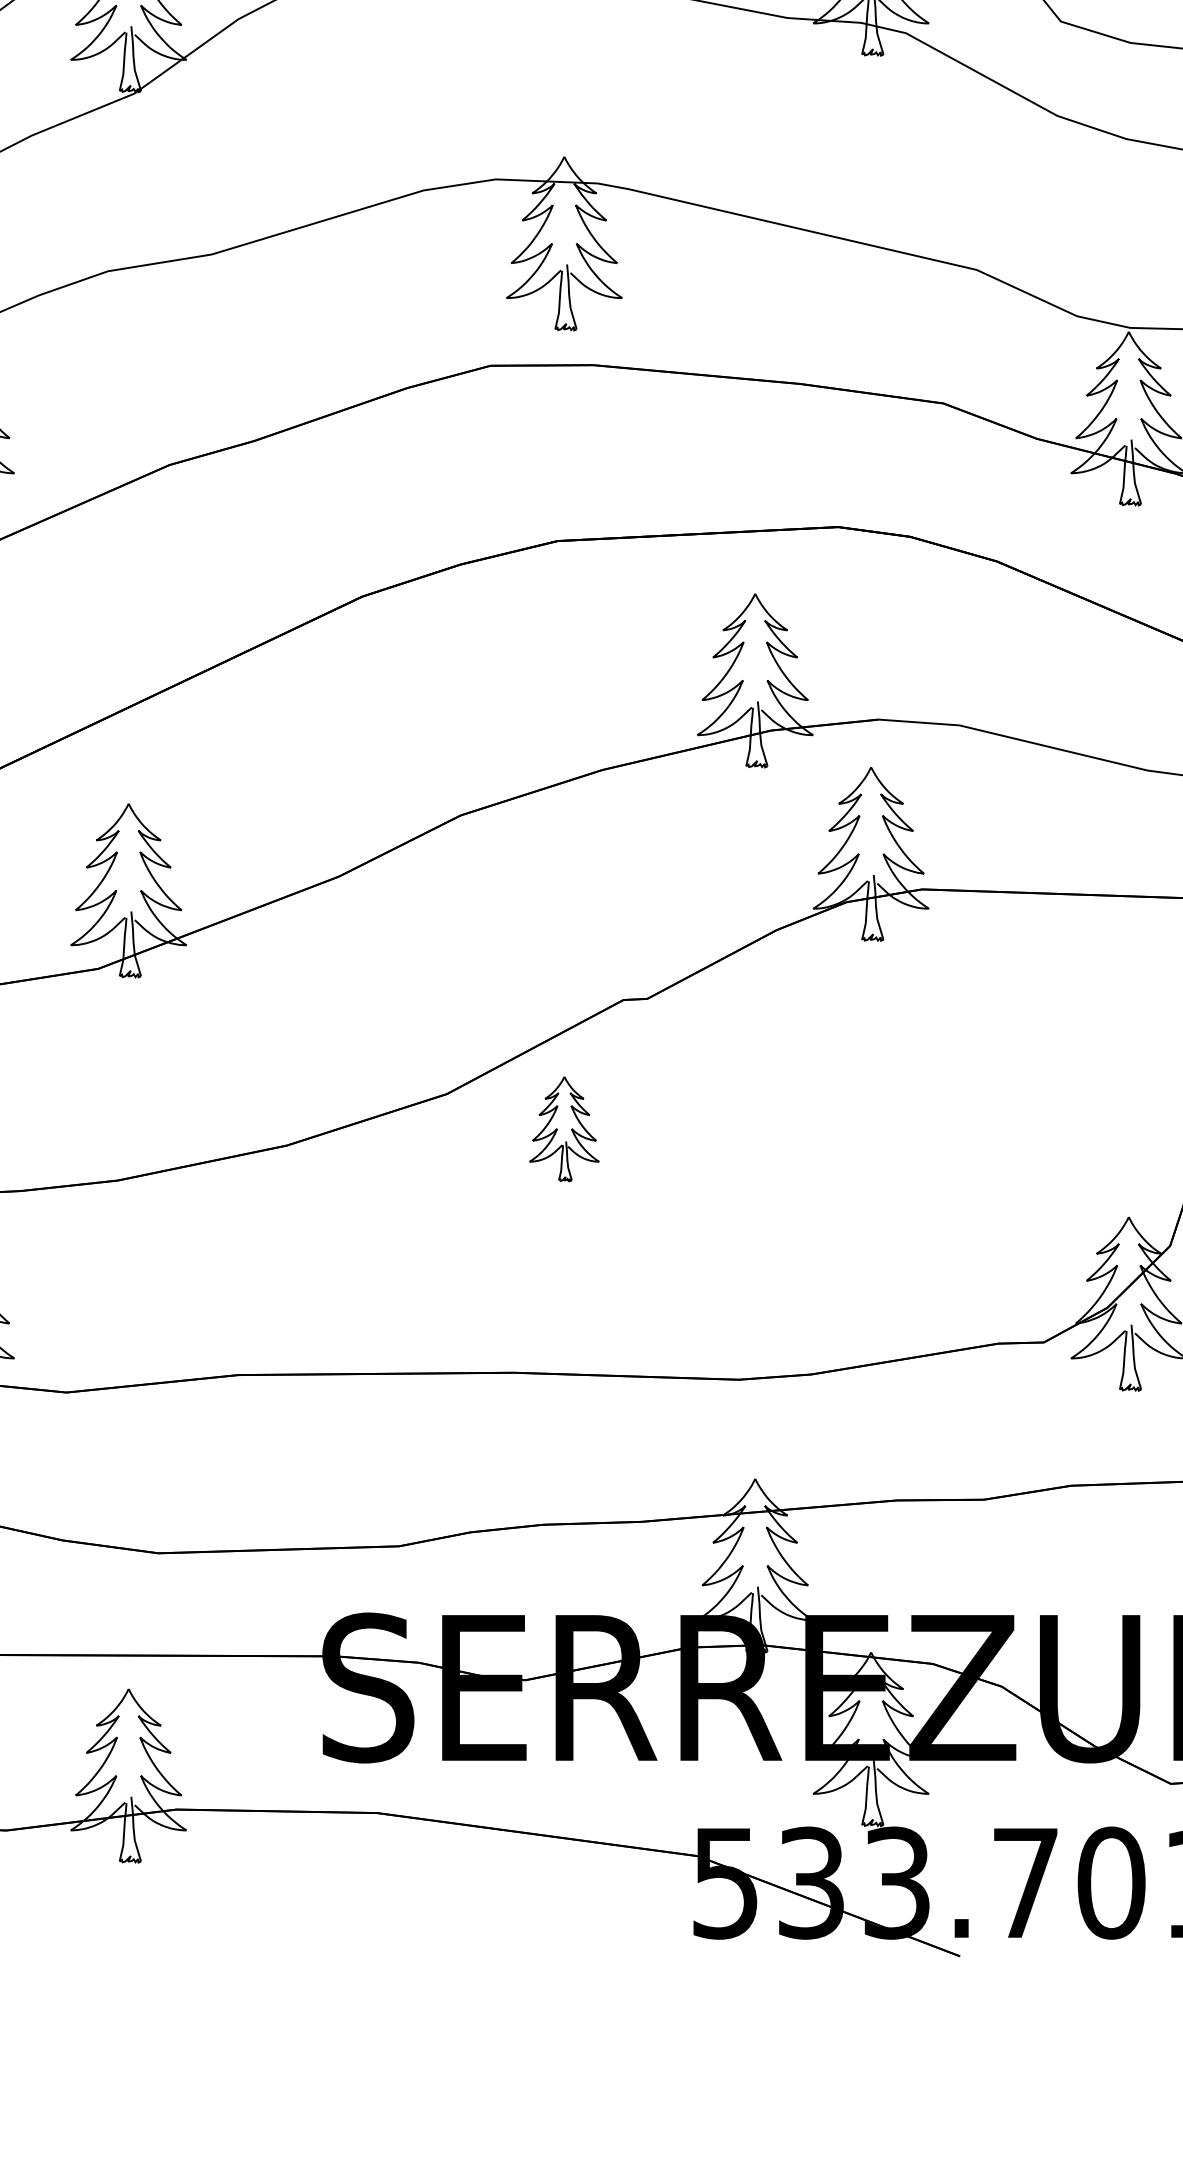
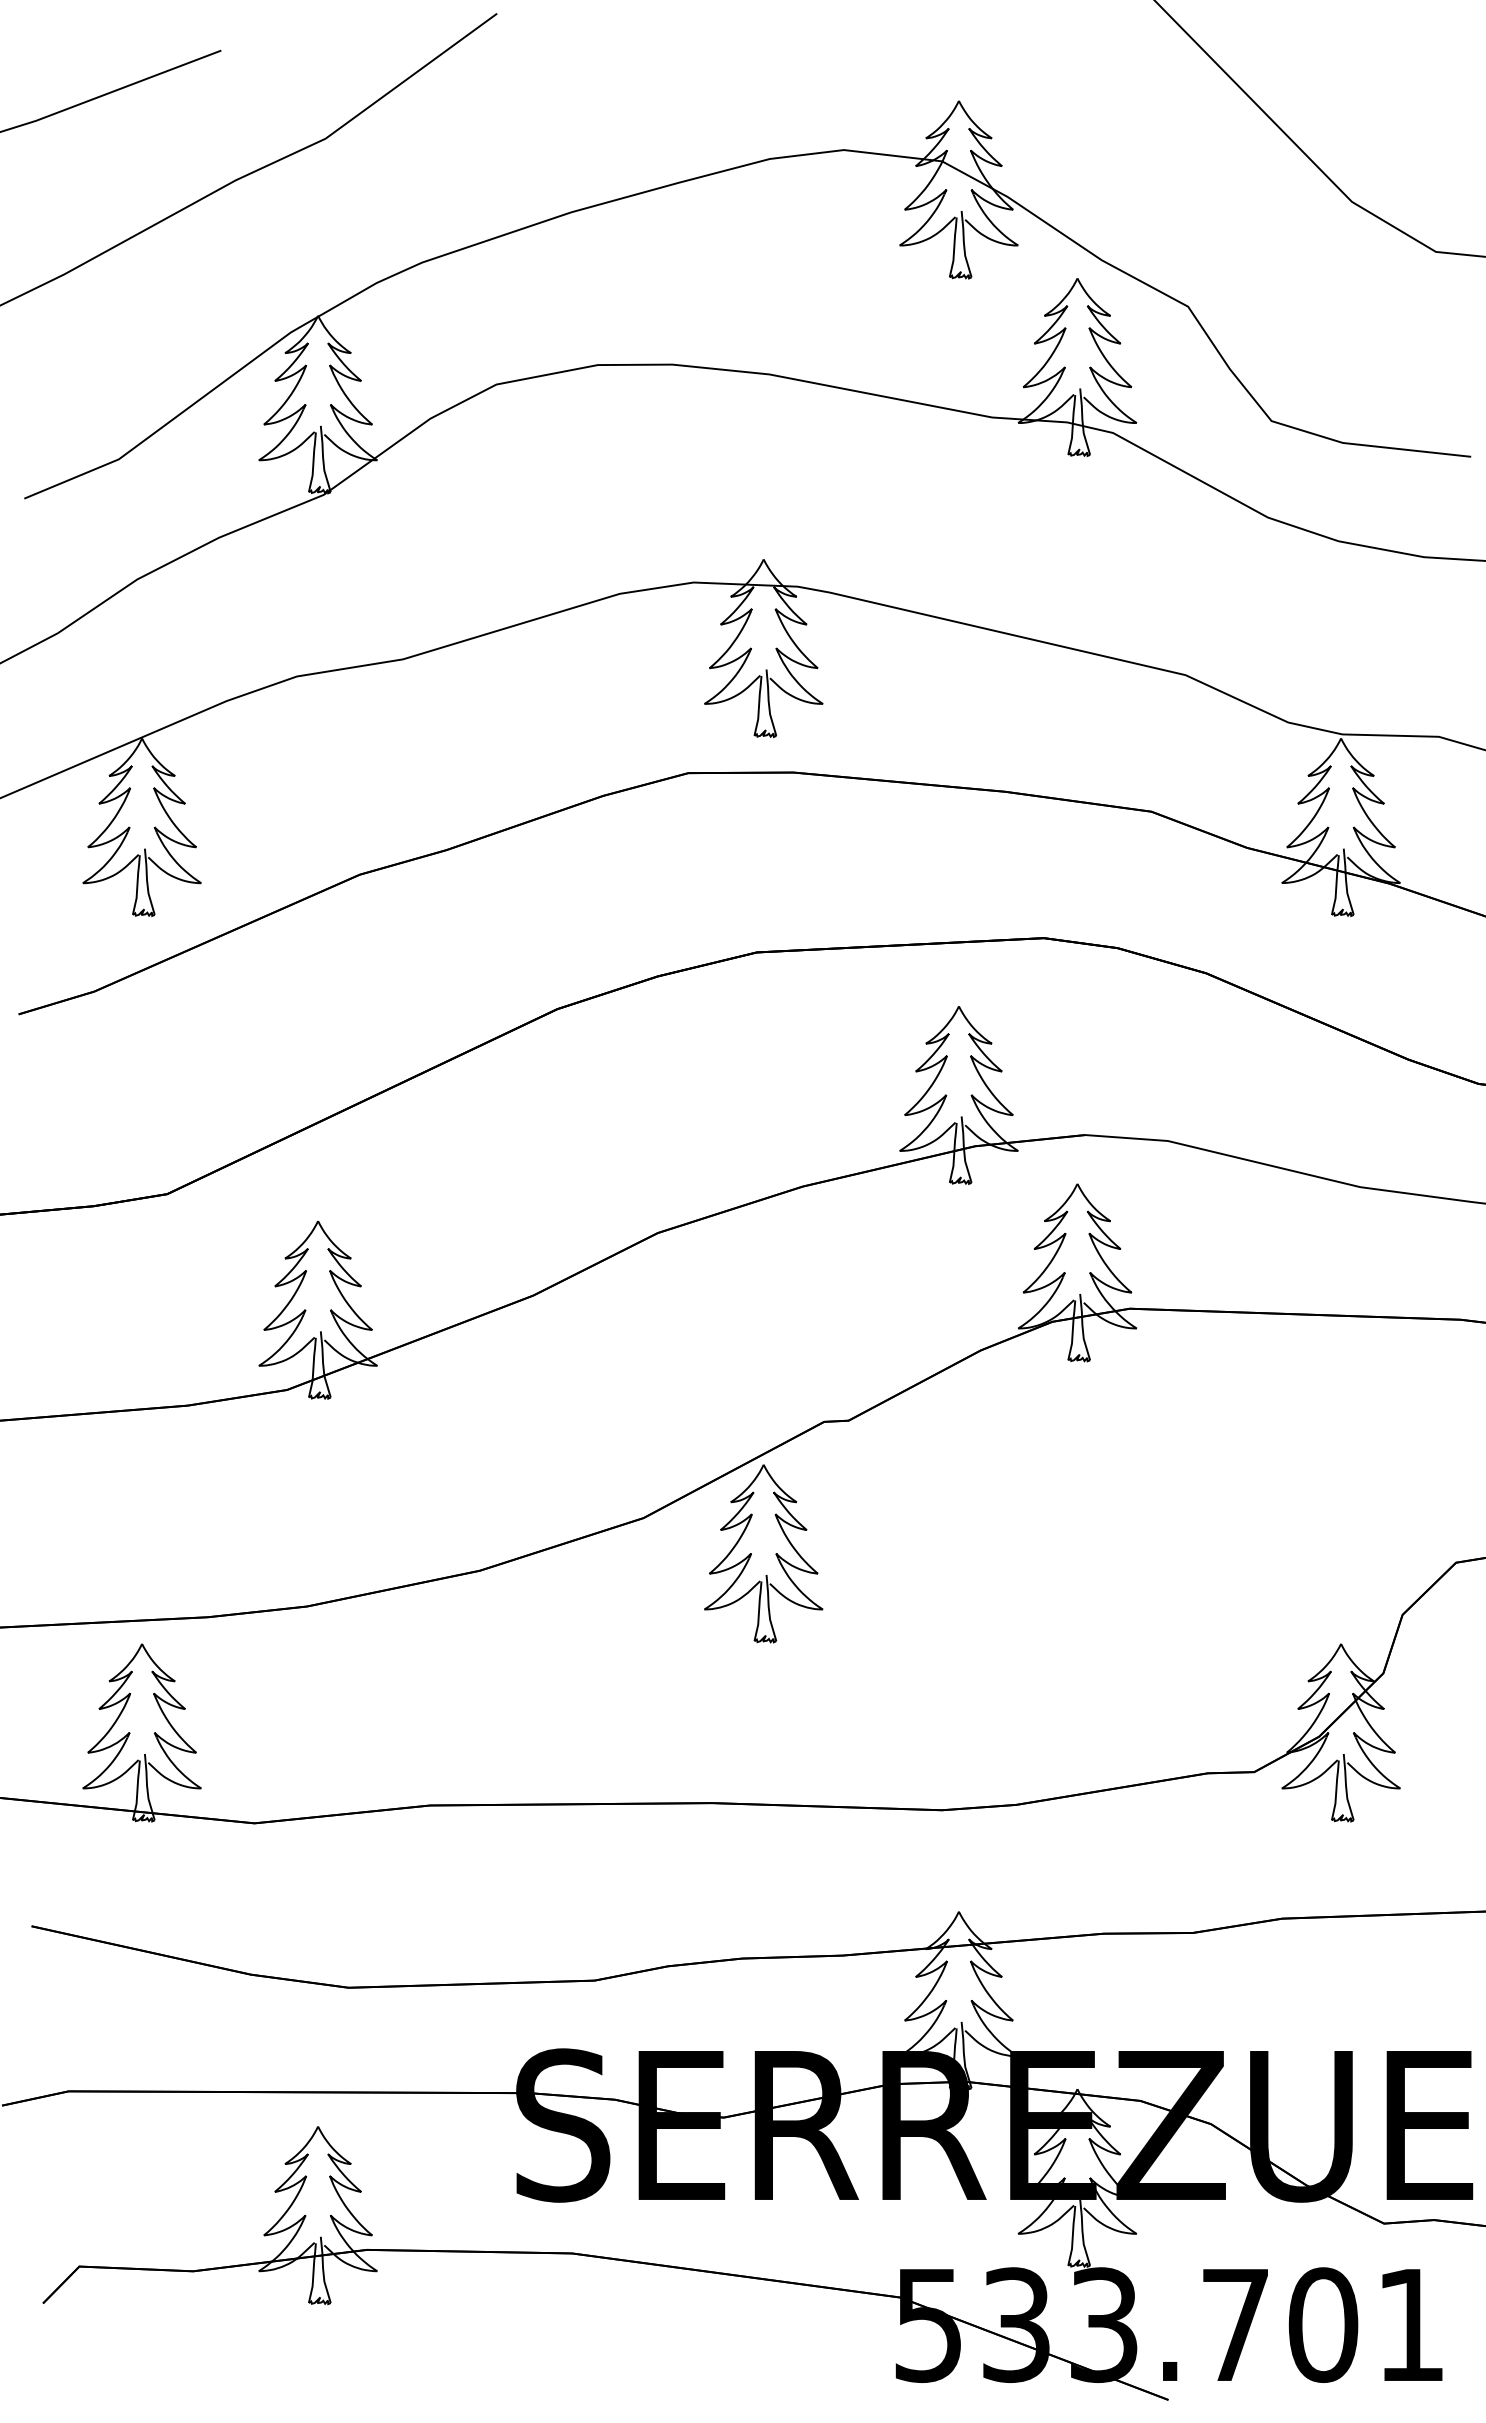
part: (564, 1128) -> (763, 1553), size x1.67

